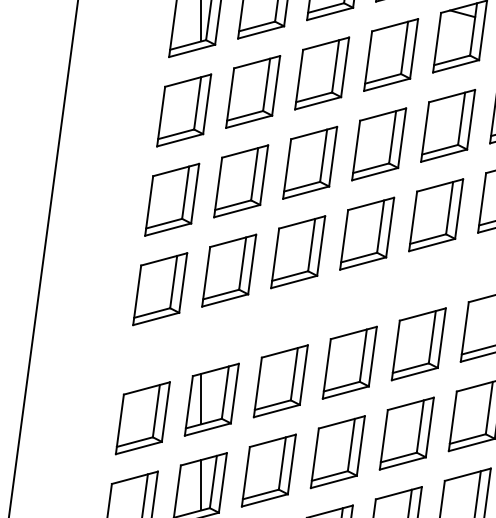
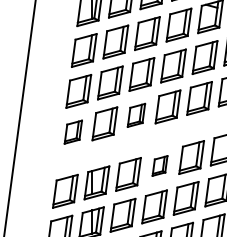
part: (298, 252) -> (136, 115), size x0.7
part: (160, 287) -> (73, 131), size x0.7
part: (348, 361) -> (159, 165), size x0.6

